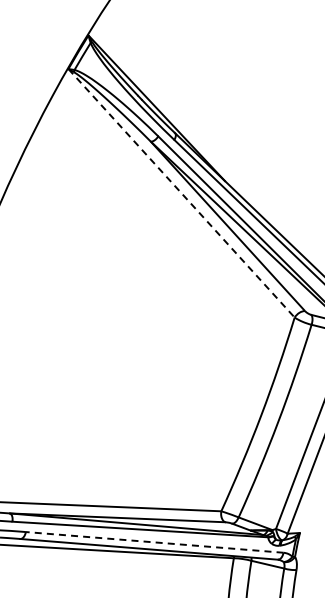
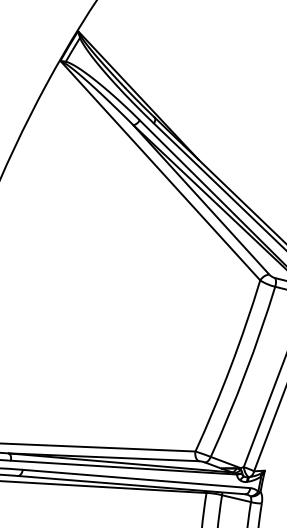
line: (181, 193) -> (160, 170), dashed -> solid
line: (154, 542) -> (136, 479), dashed -> solid

